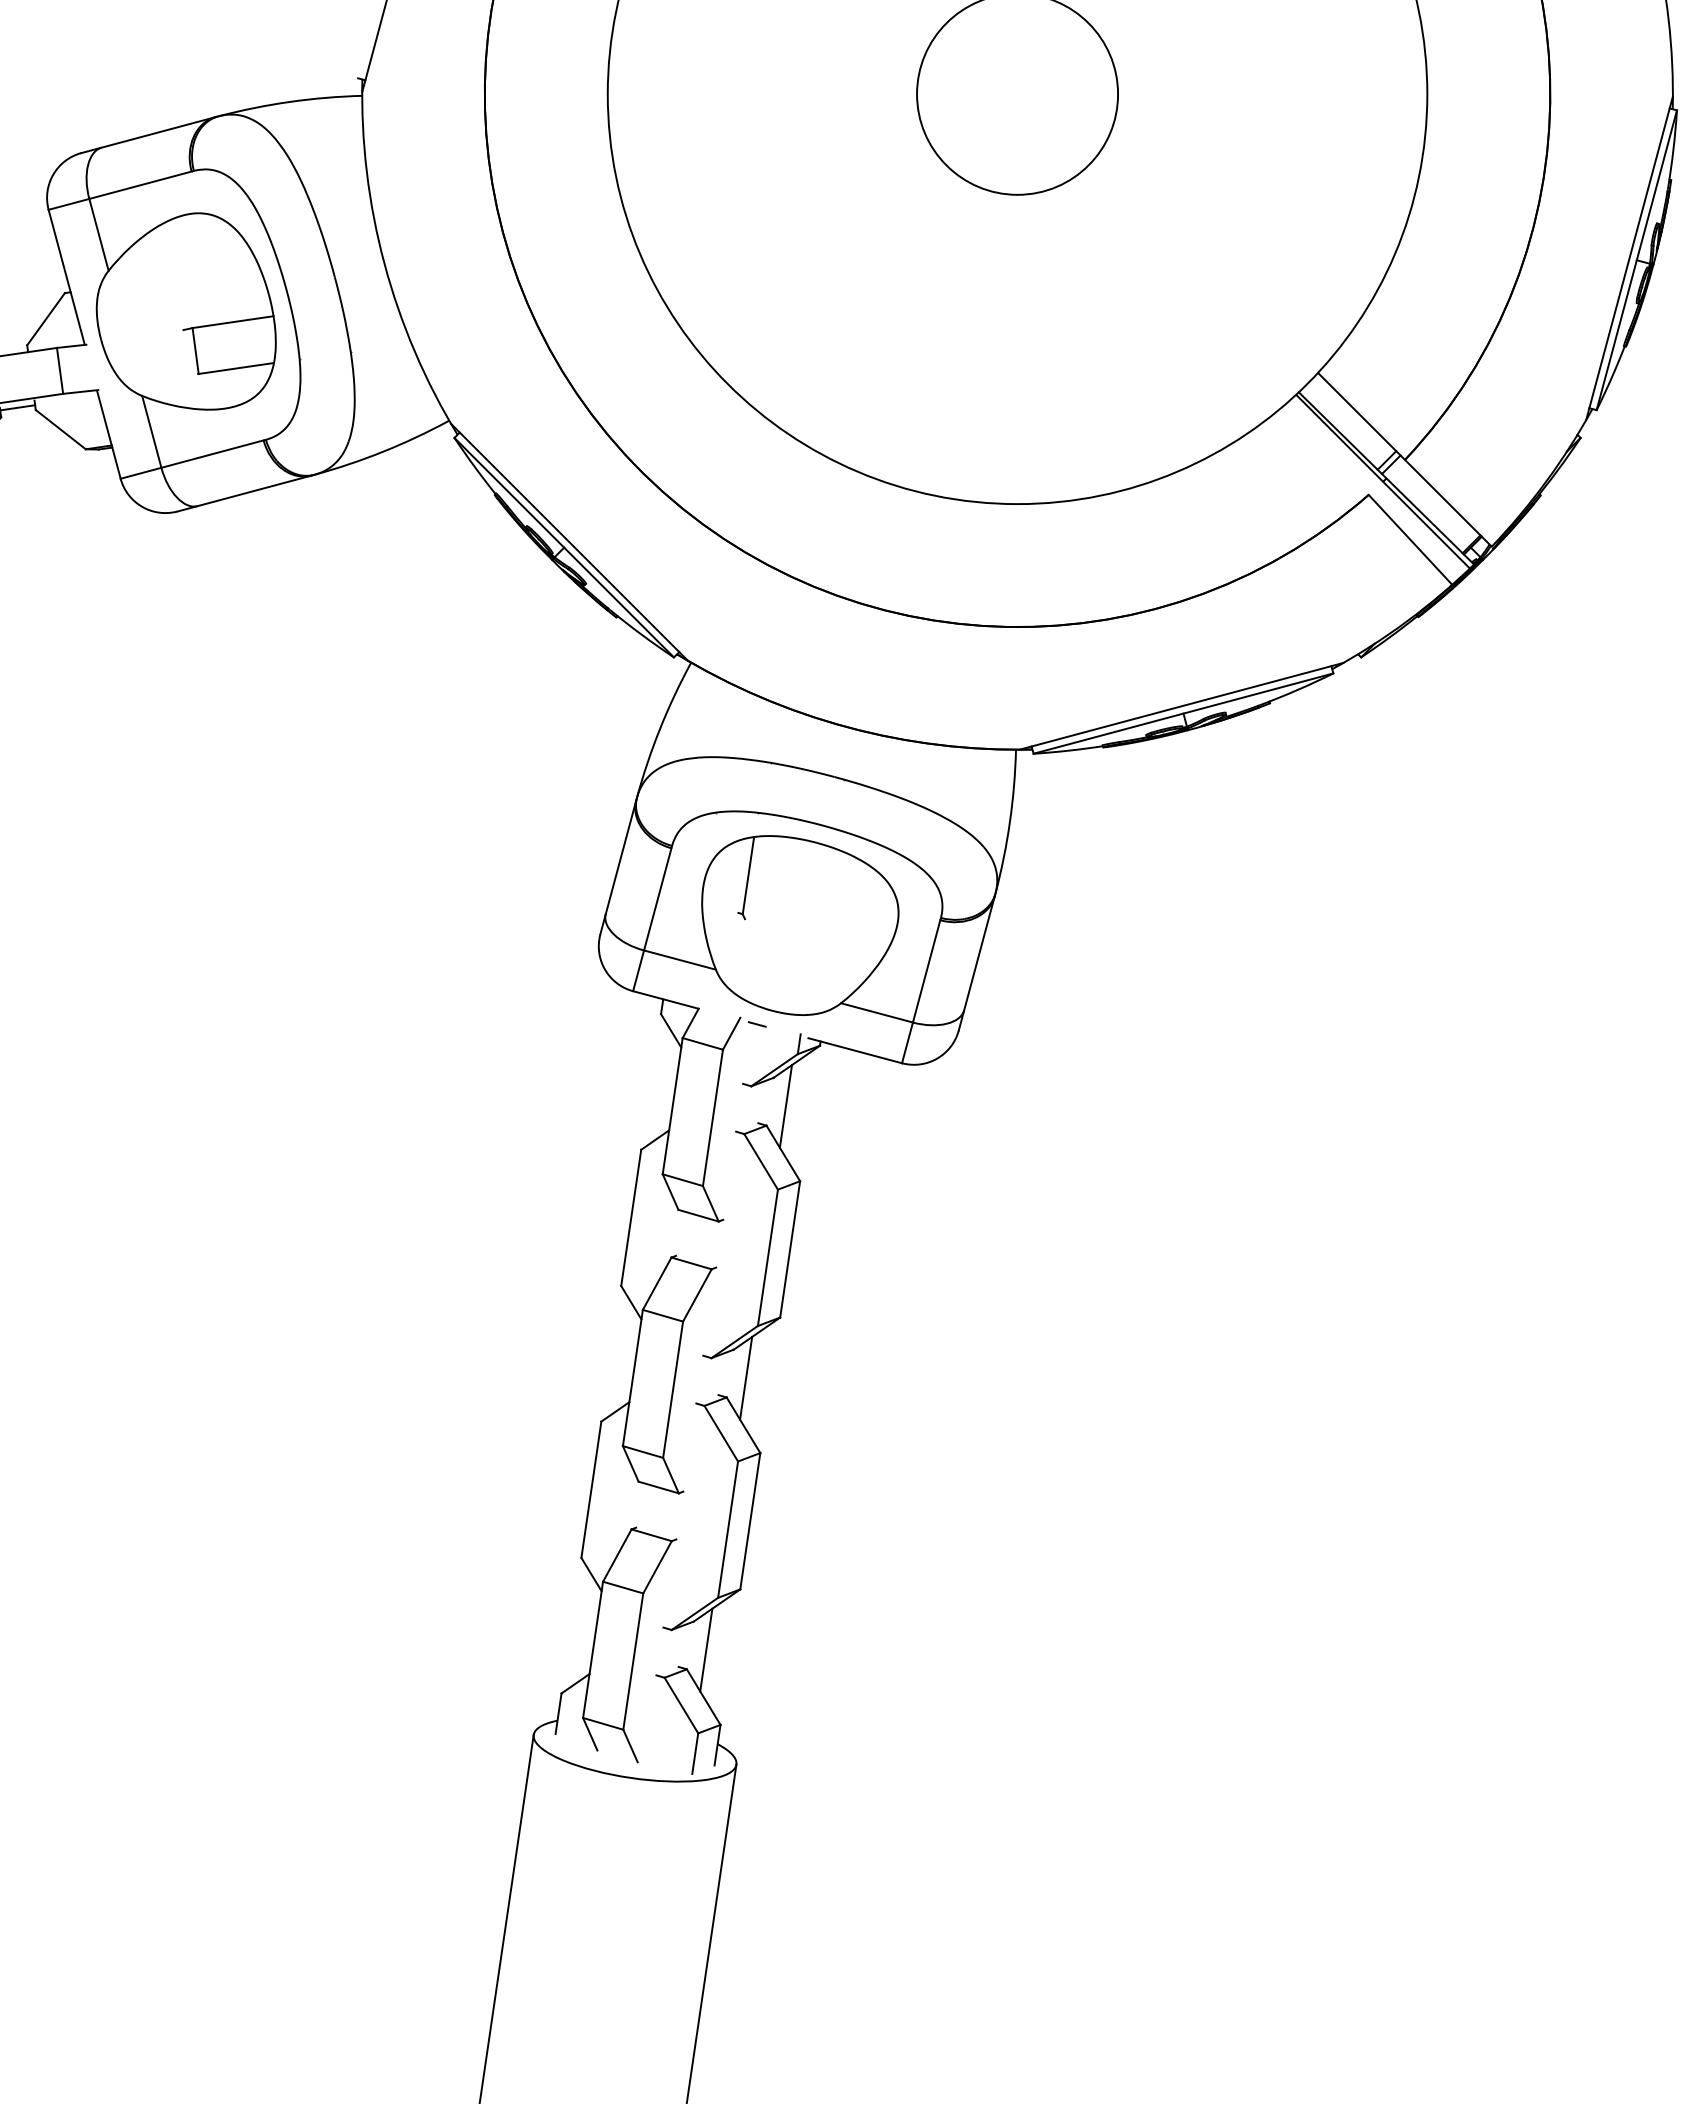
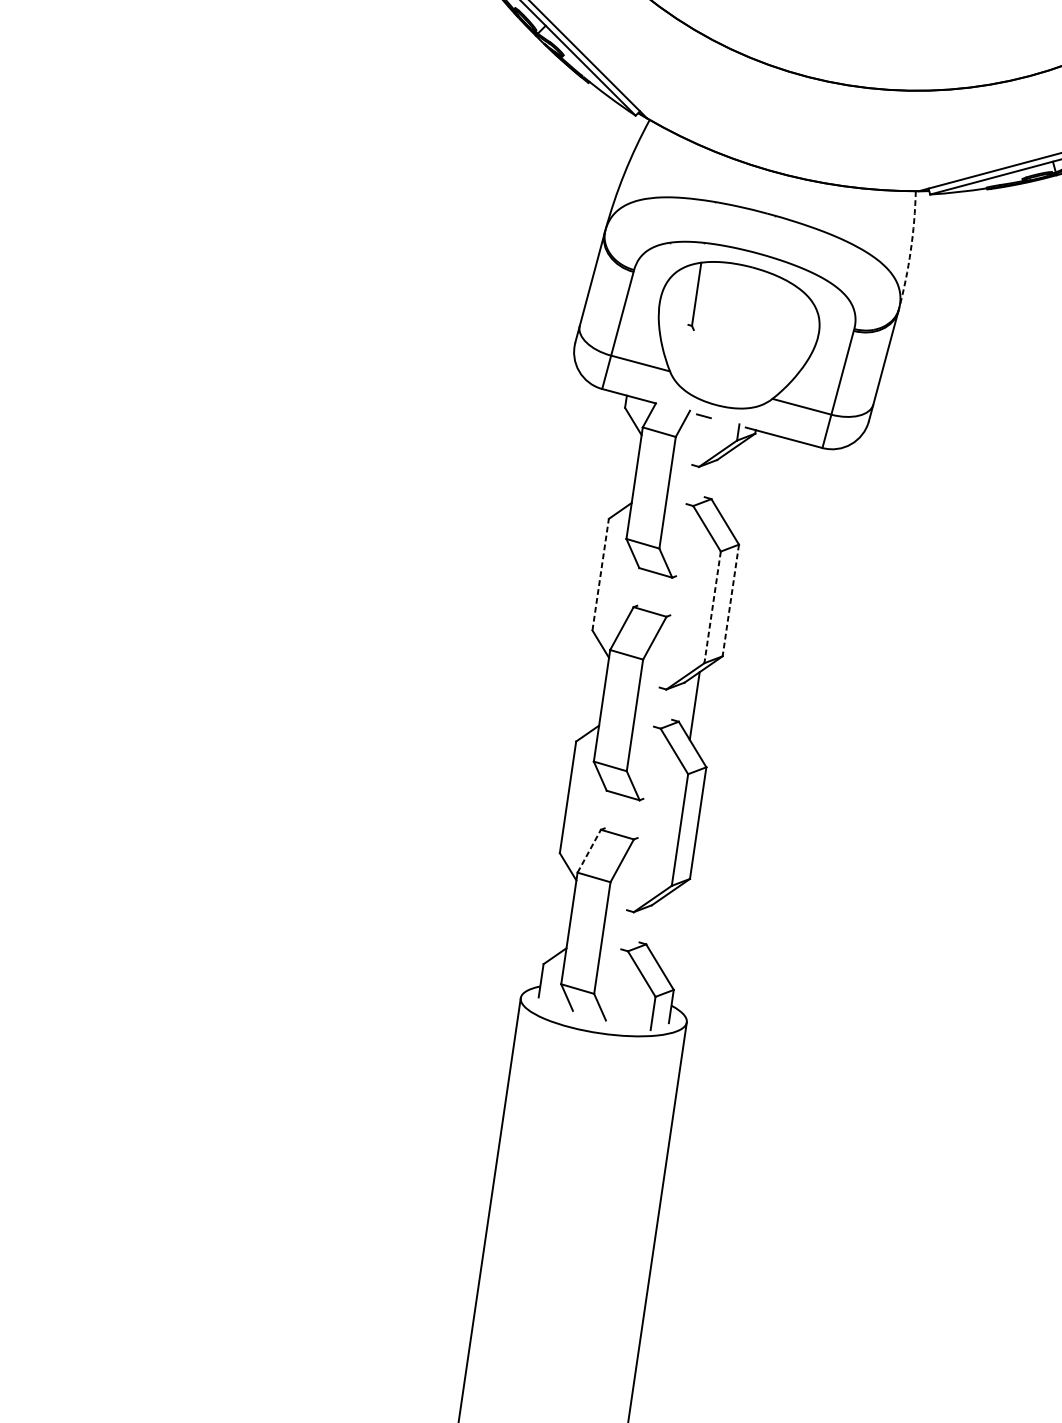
arc: (1009, 822) -> (910, 250), solid -> dashed
line: (785, 1106) -> (727, 483), removed
line: (631, 1217) -> (600, 574), solid -> dashed
line: (790, 1249) -> (731, 600), solid -> dashed
line: (767, 1257) -> (712, 607), solid -> dashed
line: (617, 1555) -> (589, 851), solid -> dashed
line: (706, 1649) -> (662, 928), removed

